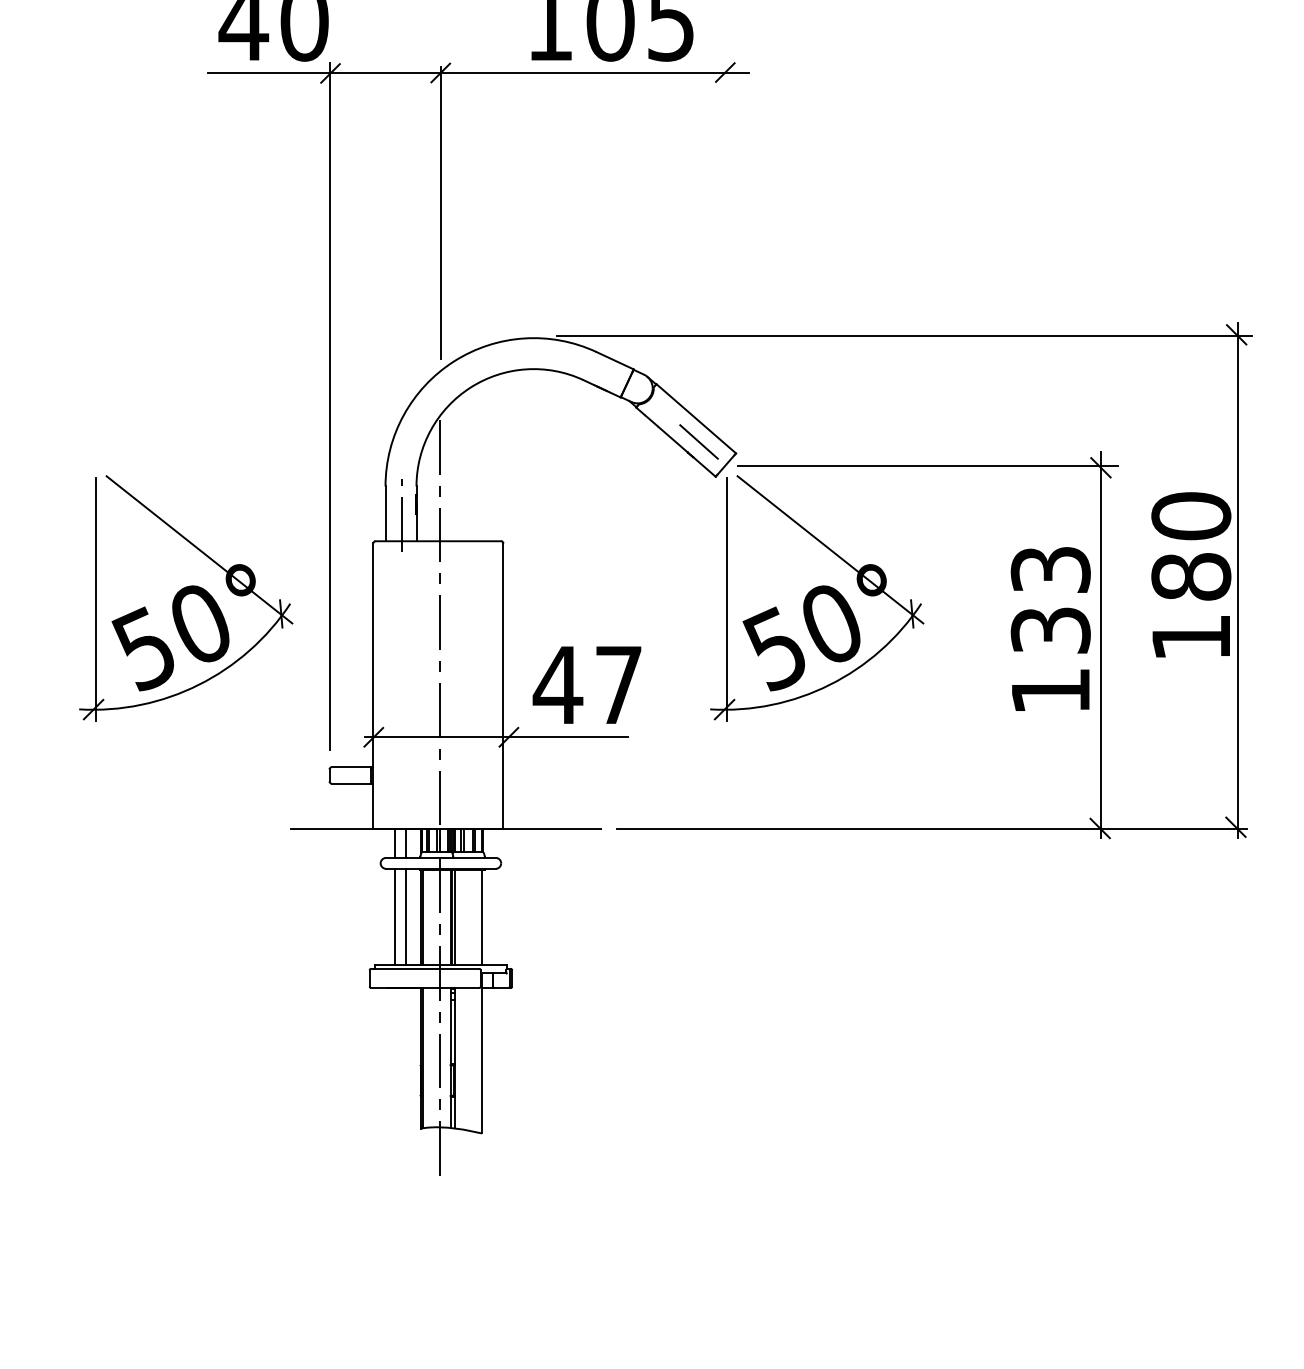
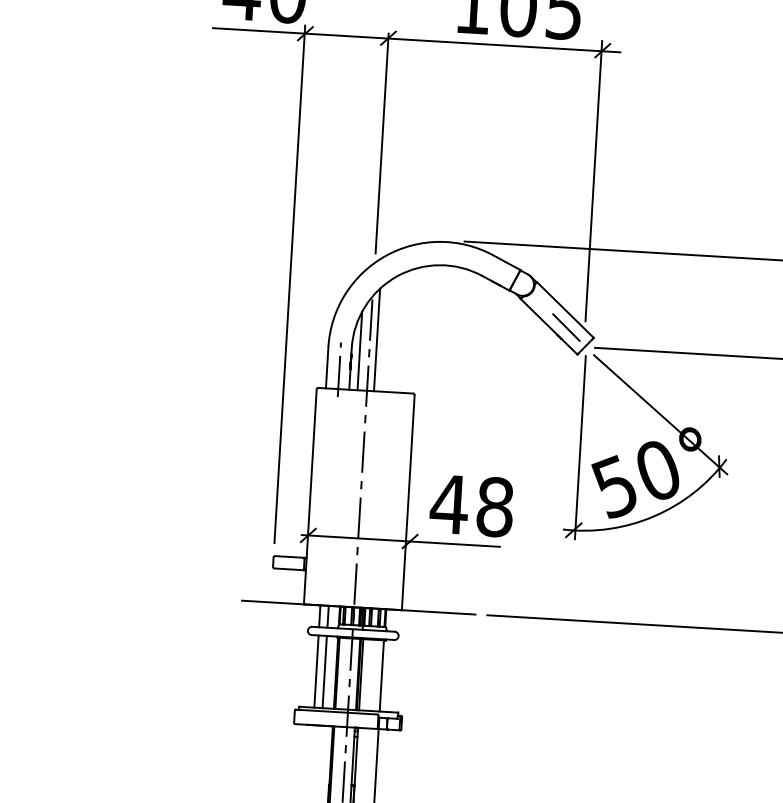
line: (723, 245) -> (593, 180), added
line: (449, 473) -> (377, 340), added
line: (427, 488) -> (359, 350), added
part: (186, 598) -> (173, 422), removed
text: (618, 685) -> (494, 507), 47 -> 48

